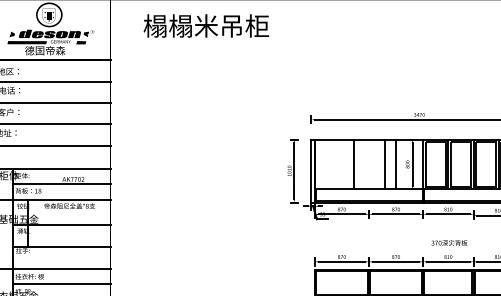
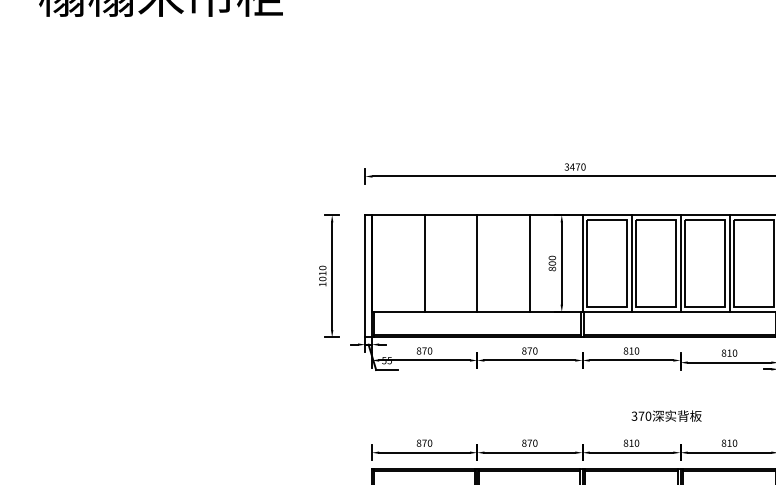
line: (353, 164) -> (423, 263), moved
line: (384, 164) -> (476, 263), moved
text: (449, 242) -> (666, 415), moved

